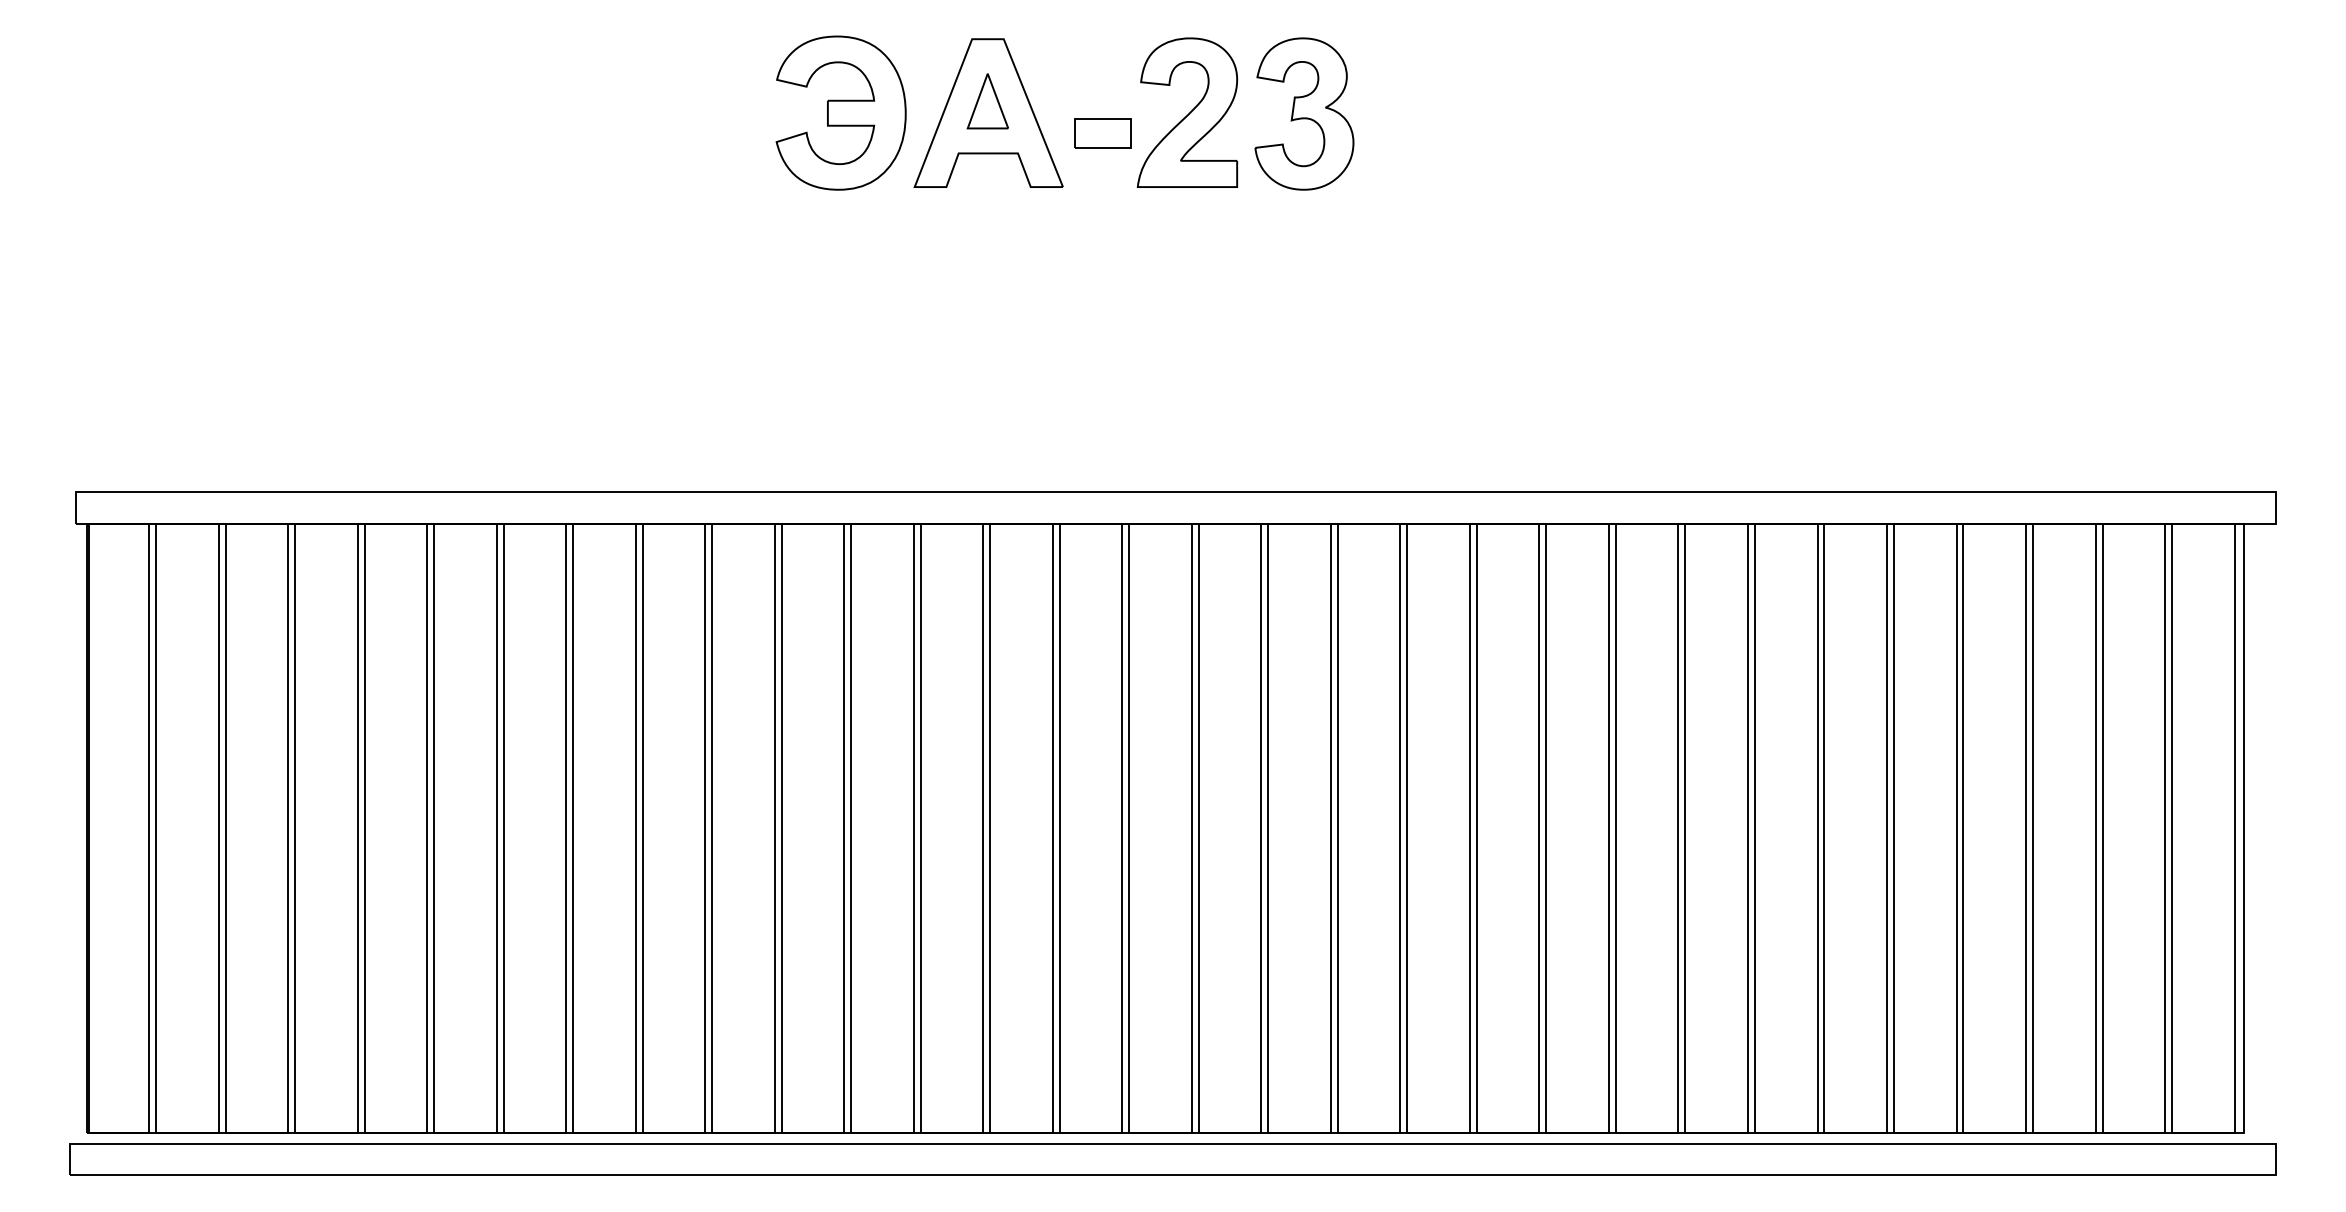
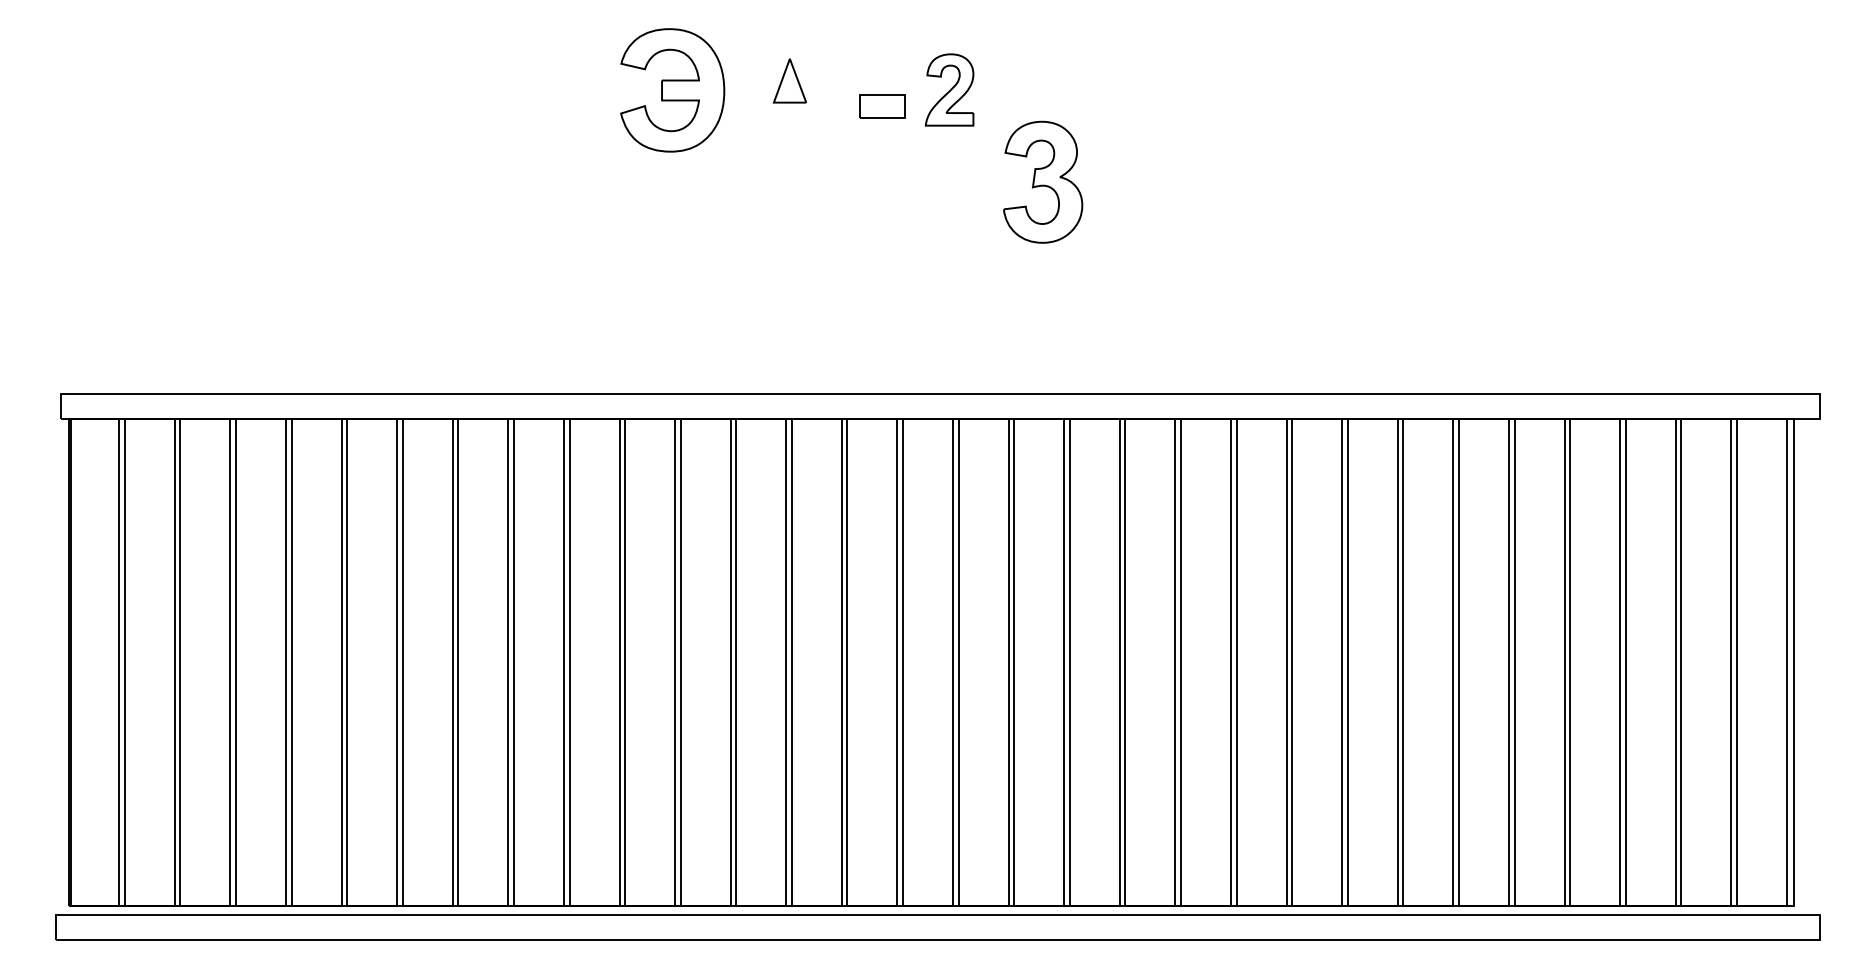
part: (988, 112) -> (790, 89), removed
part: (1187, 112) -> (949, 89), size x0.6
part: (1304, 113) -> (1043, 181), moved

